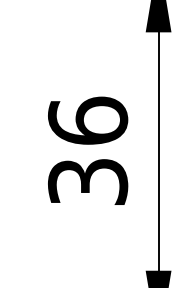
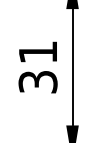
text: (86, 119) -> (37, 51), 36 -> 31

